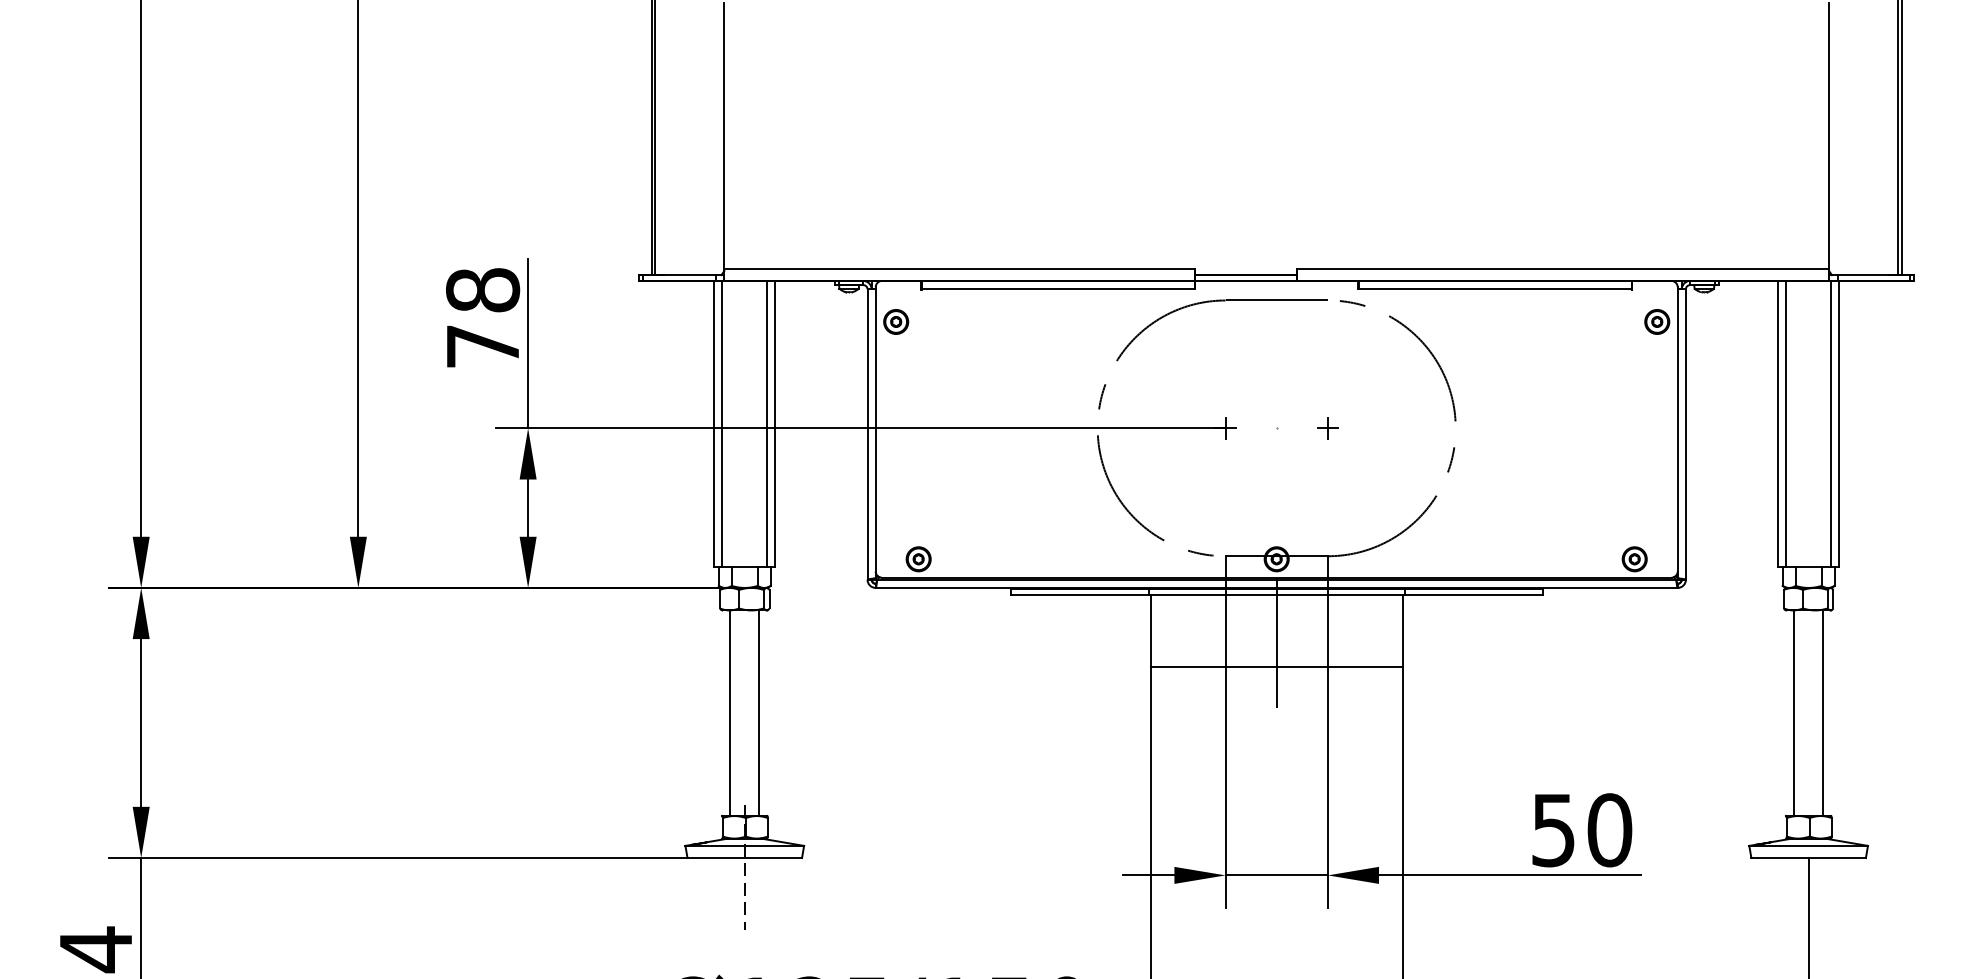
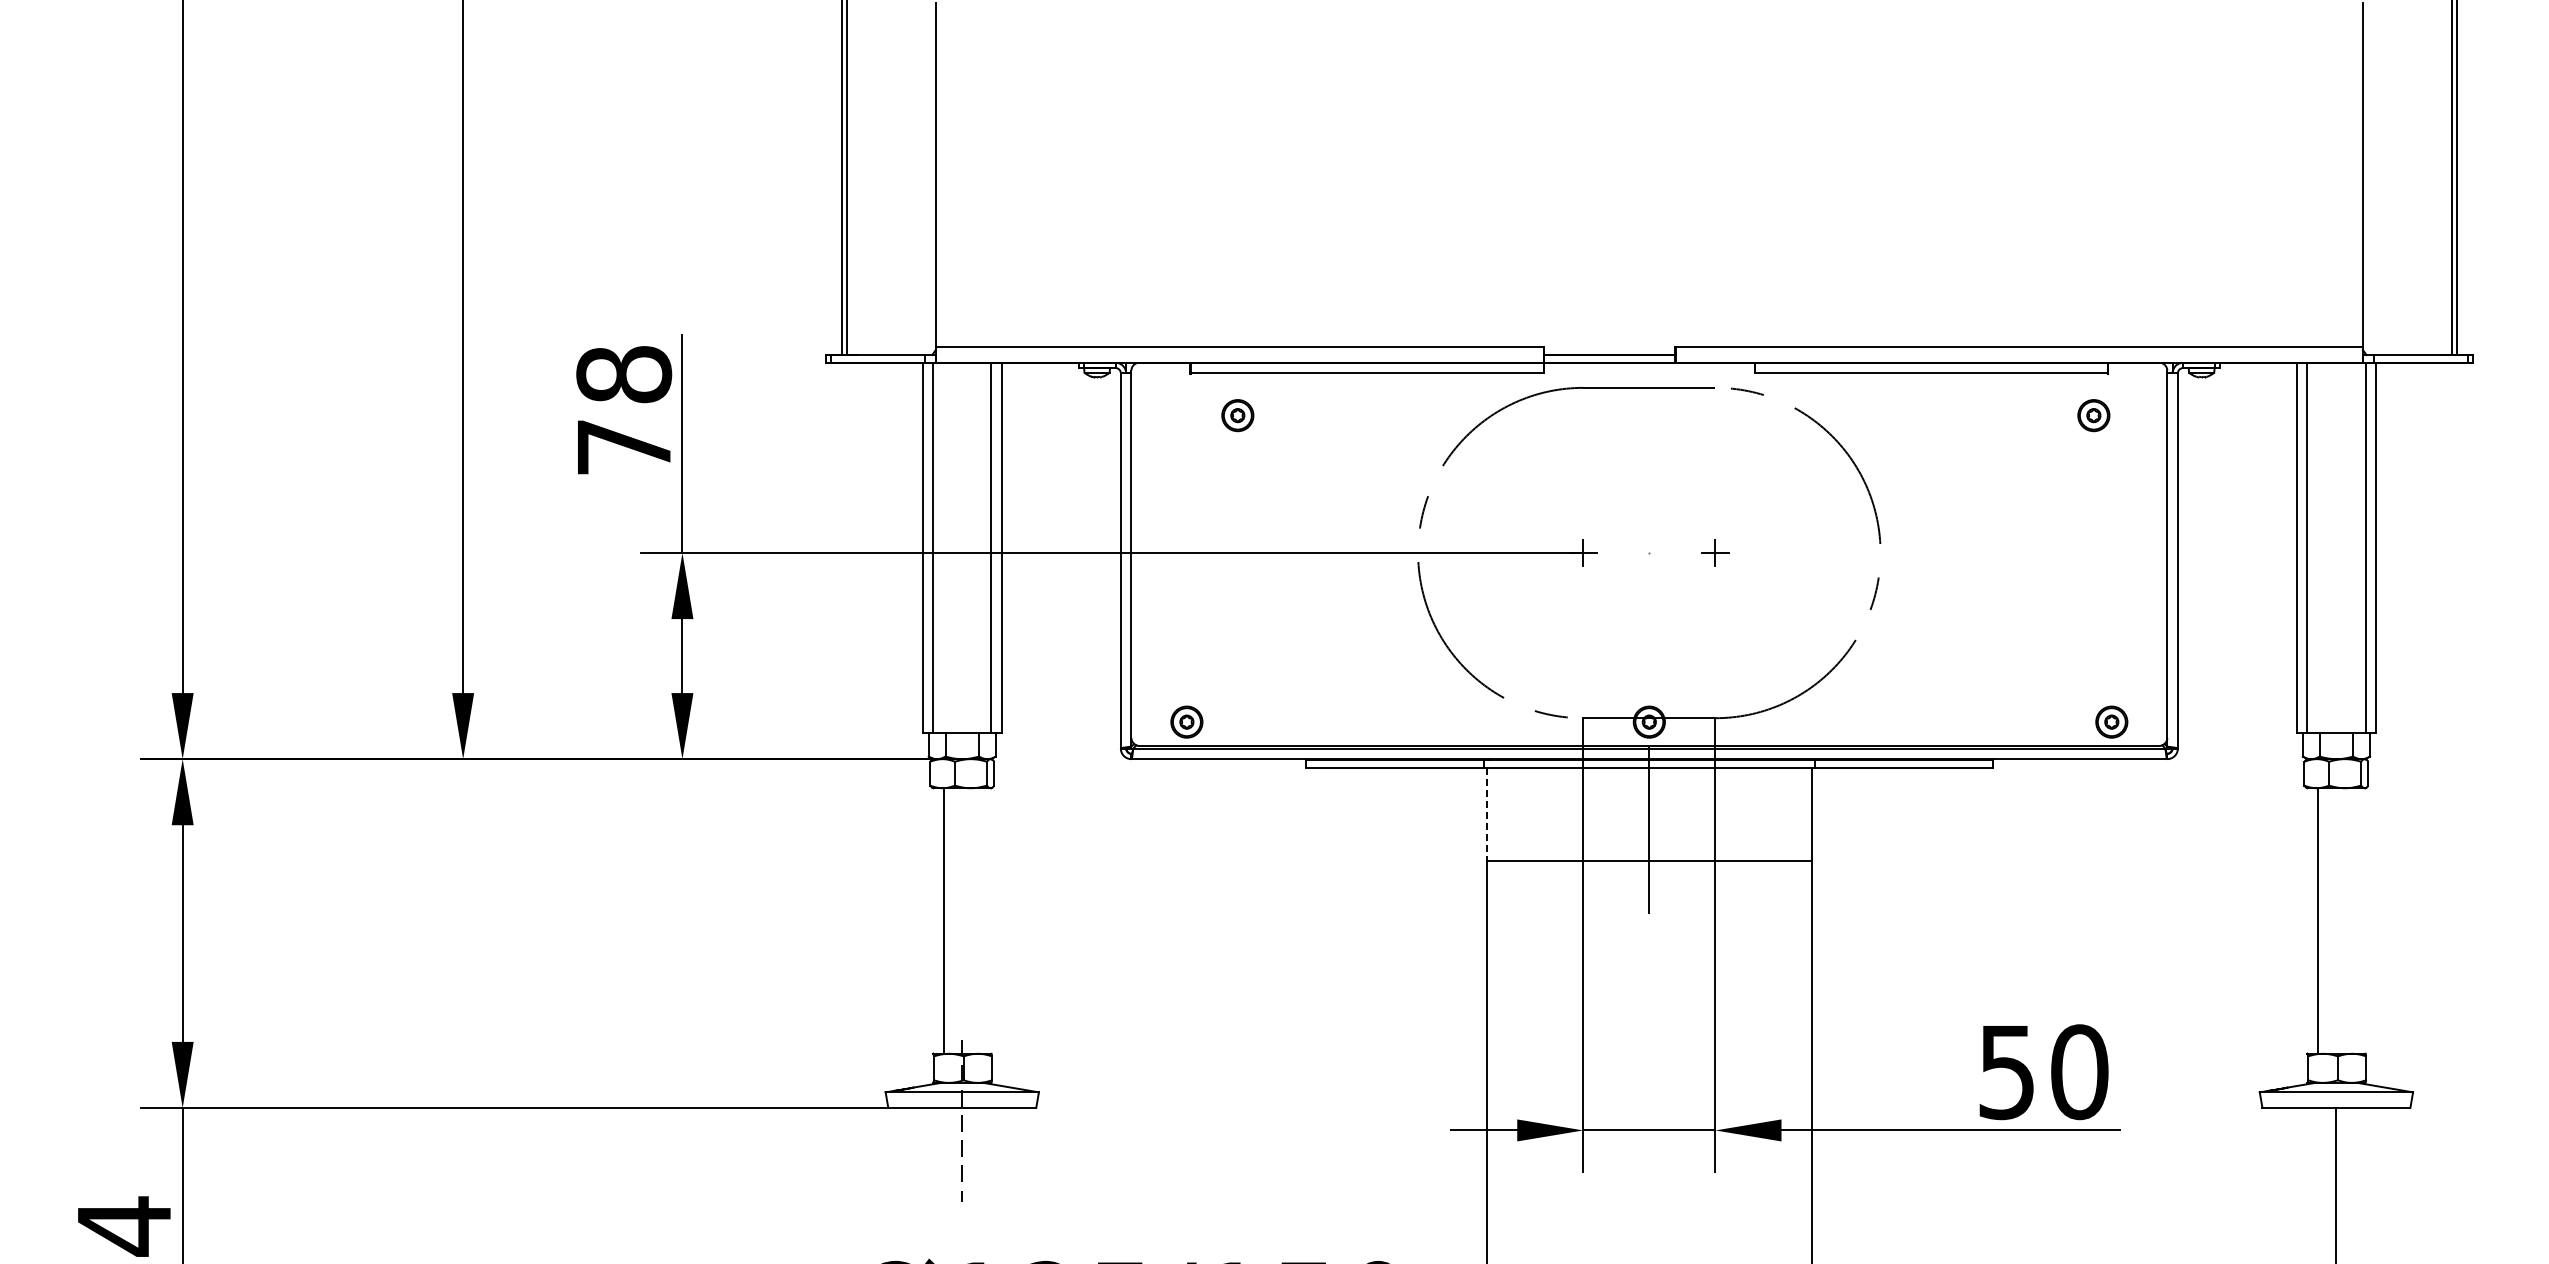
part: (895, 321) -> (1237, 415), moved
part: (1656, 321) -> (2093, 415), moved
line: (1150, 631) -> (1486, 815), solid -> dashed
line: (758, 712) -> (980, 920), removed
line: (1822, 712) -> (2354, 920), removed

